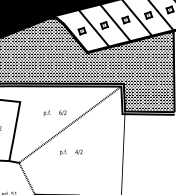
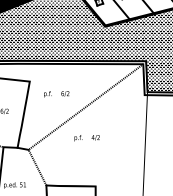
text: (54, 112) -> (55, 93), moved

